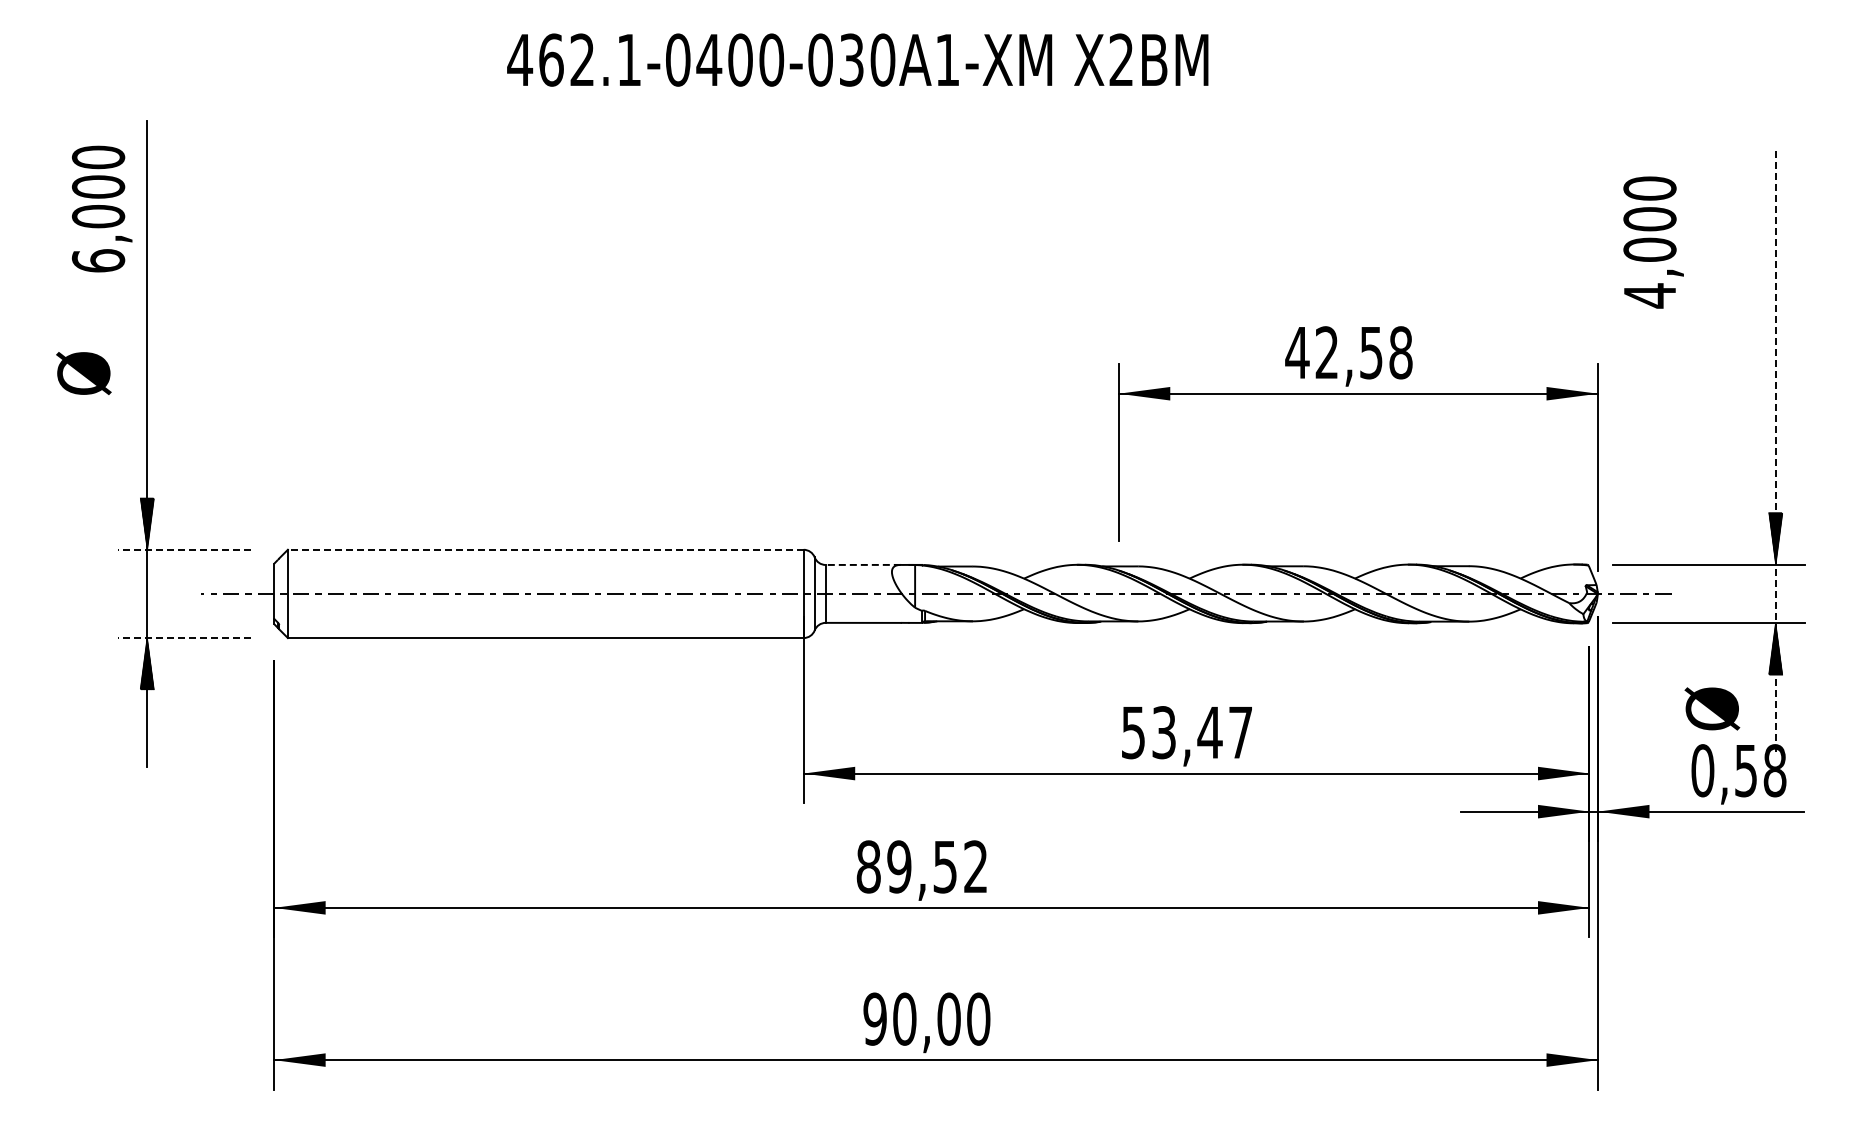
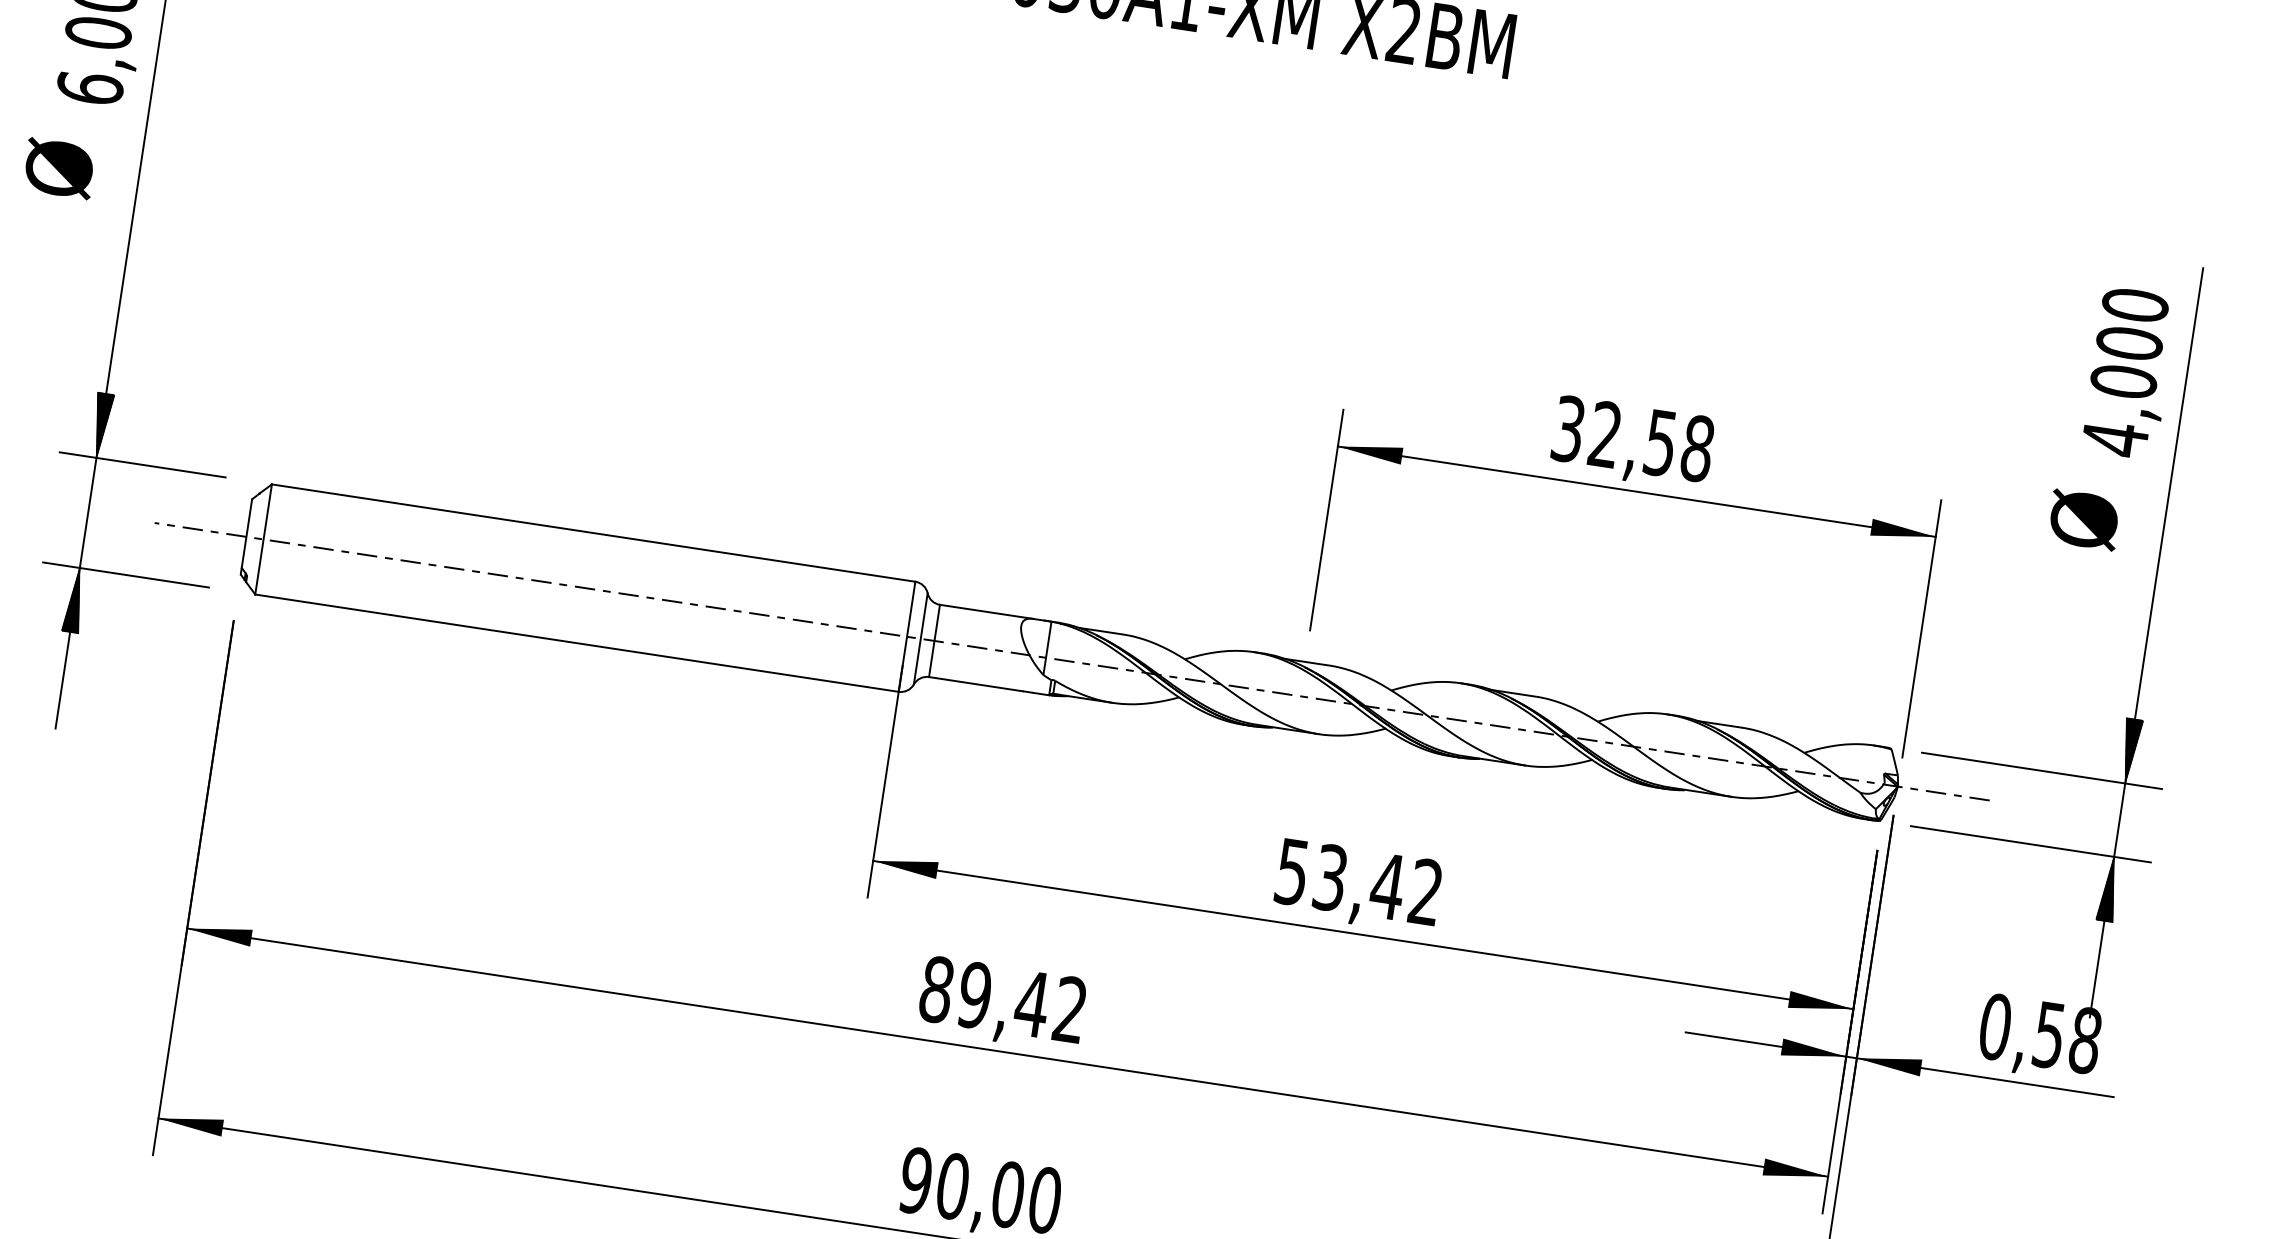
text: (1653, 242) -> (2129, 373), moved
text: (1297, 352) -> (1568, 428), 42,58 -> 32,58
text: (83, 373) -> (58, 168), moved
line: (1775, 452) -> (2146, 643), dashed -> solid
line: (183, 549) -> (141, 464), dashed -> solid
line: (545, 549) -> (593, 532), dashed -> solid
line: (863, 564) -> (987, 611), dashed -> solid
line: (183, 638) -> (124, 575), dashed -> solid
text: (1712, 708) -> (2084, 519), moved
text: (1240, 732) -> (1425, 892), 53,47 -> 53,42
text: (944, 867) -> (1031, 1004), 89,52 -> 89,42

